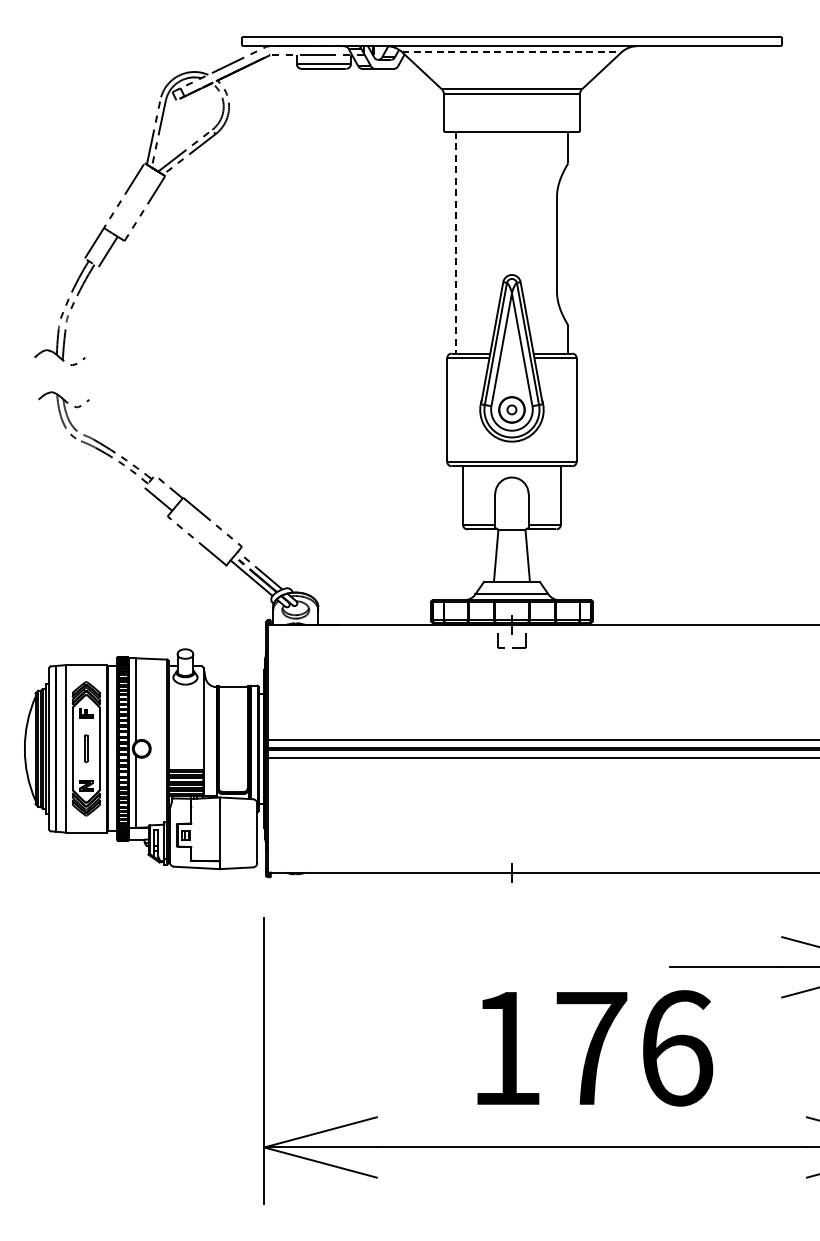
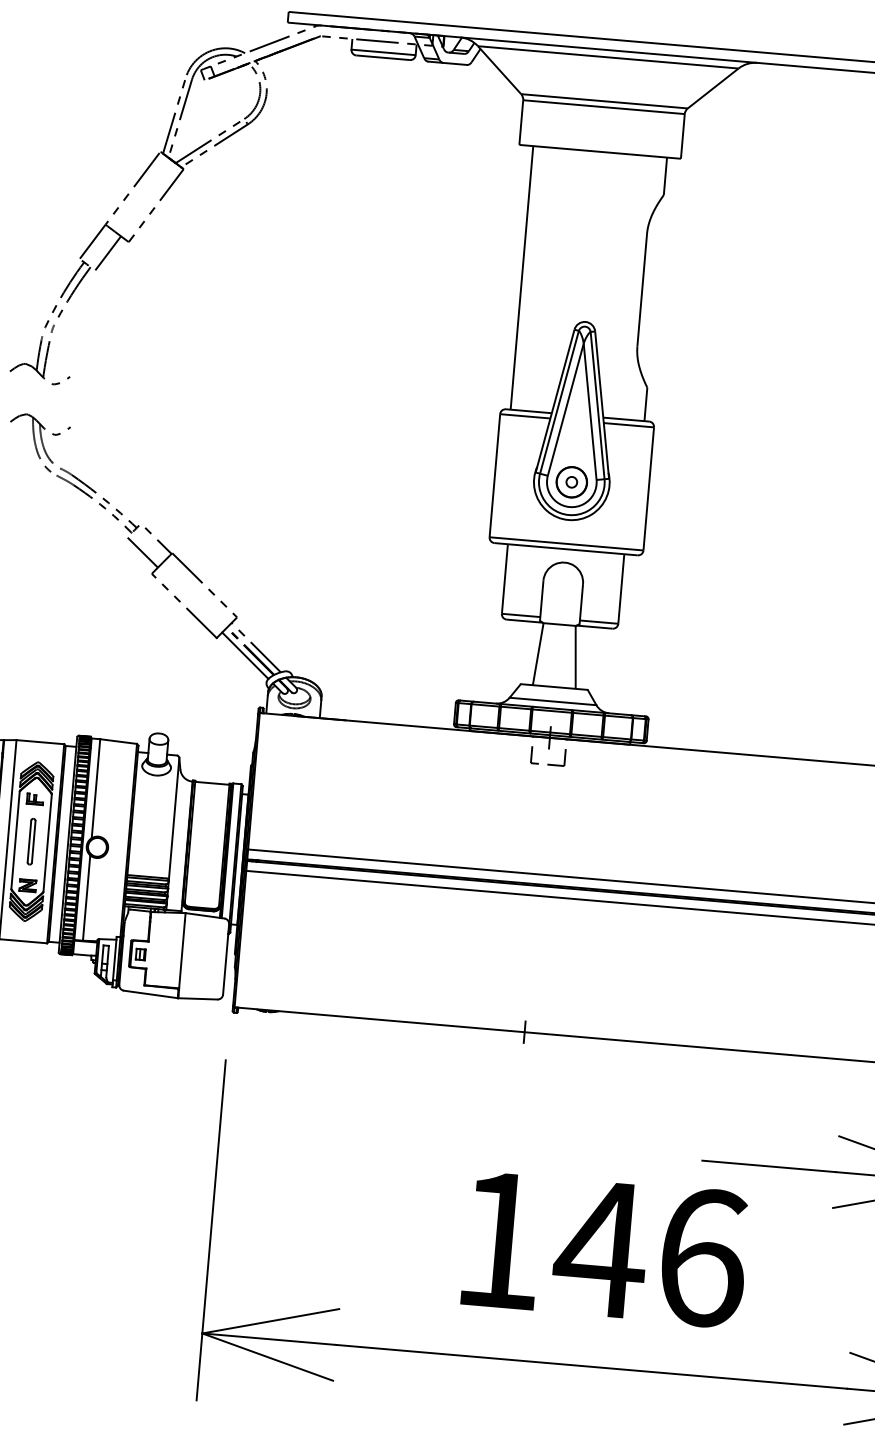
line: (511, 52) -> (607, 57), dashed -> solid
line: (455, 242) -> (521, 277), dashed -> solid
part: (85, 748) -> (30, 841), size x1.43
text: (590, 1048) -> (600, 1249), 176 -> 146

